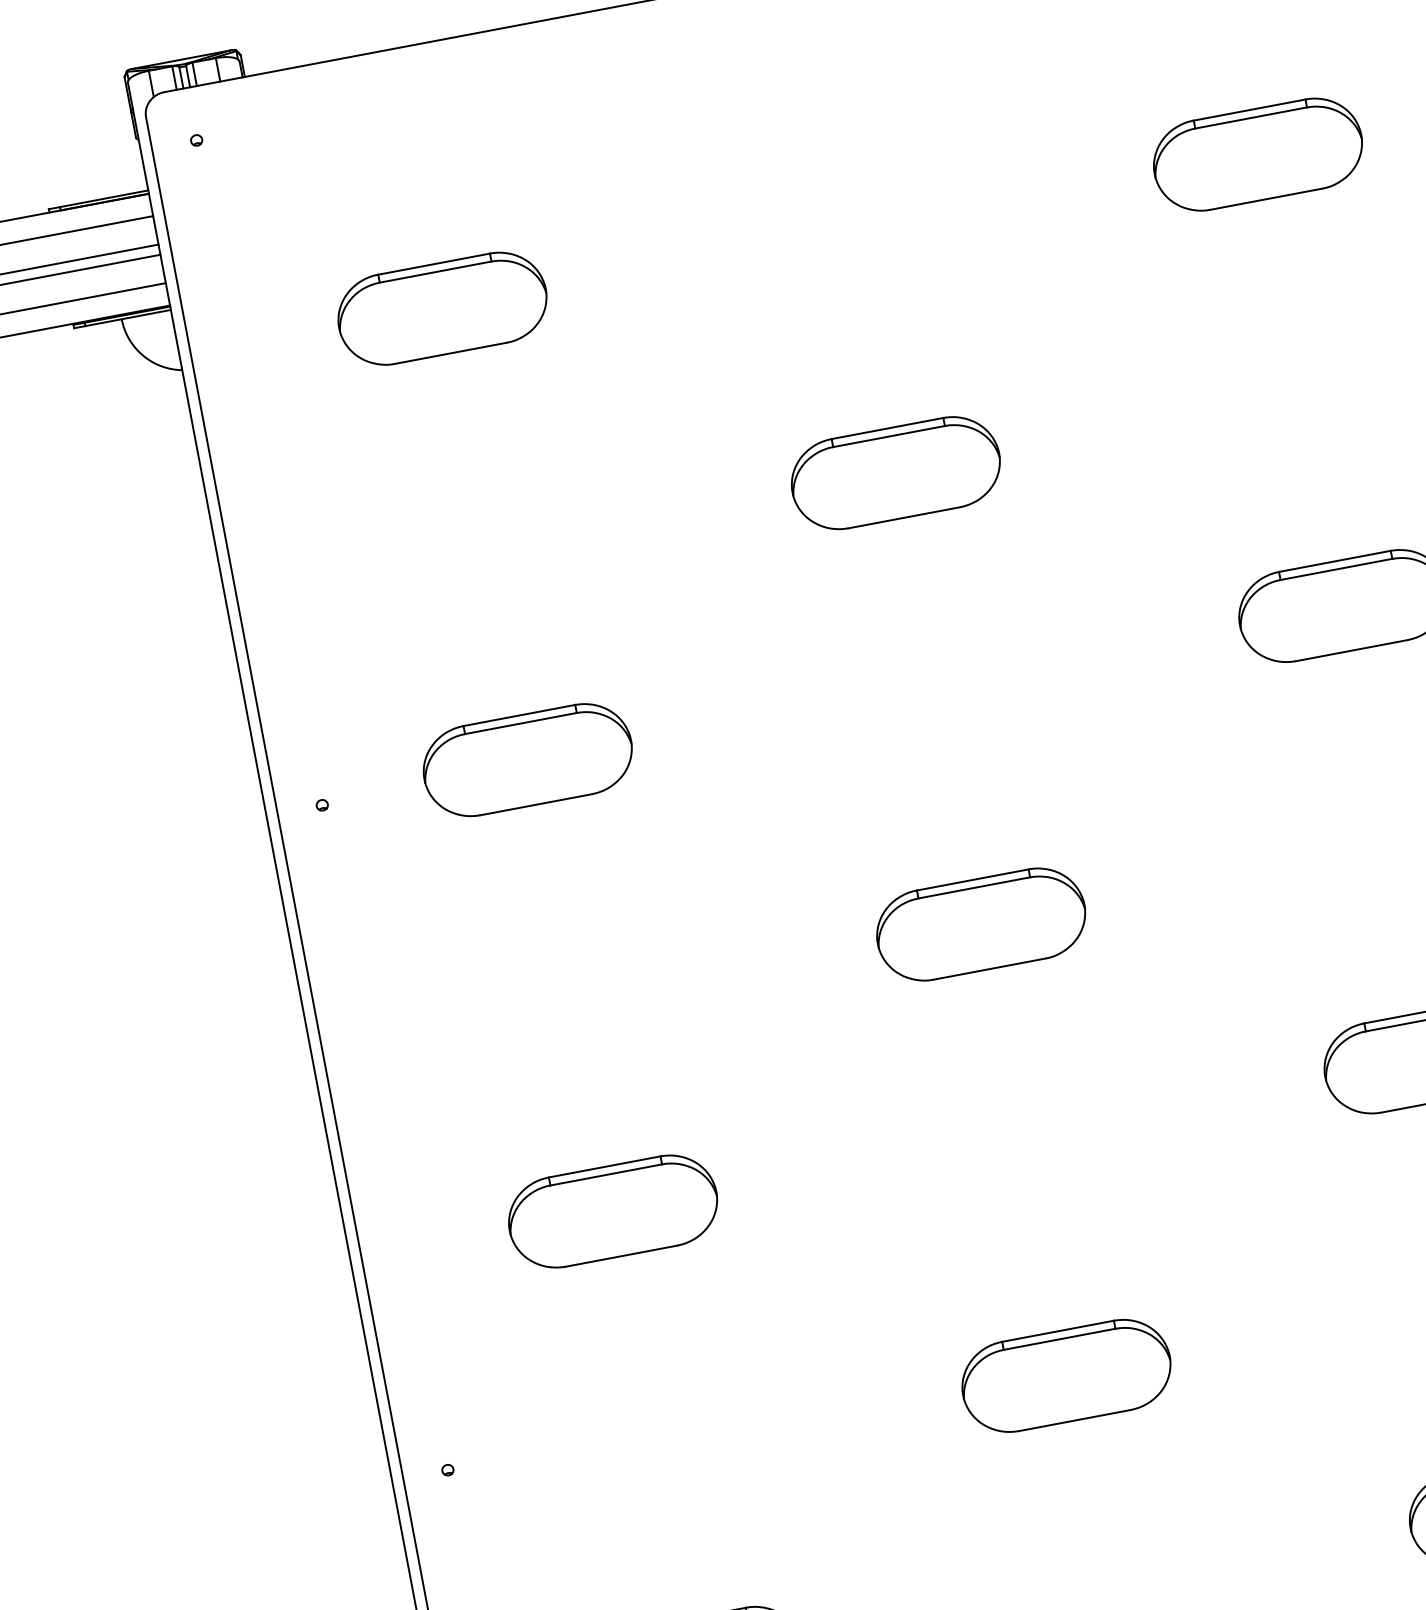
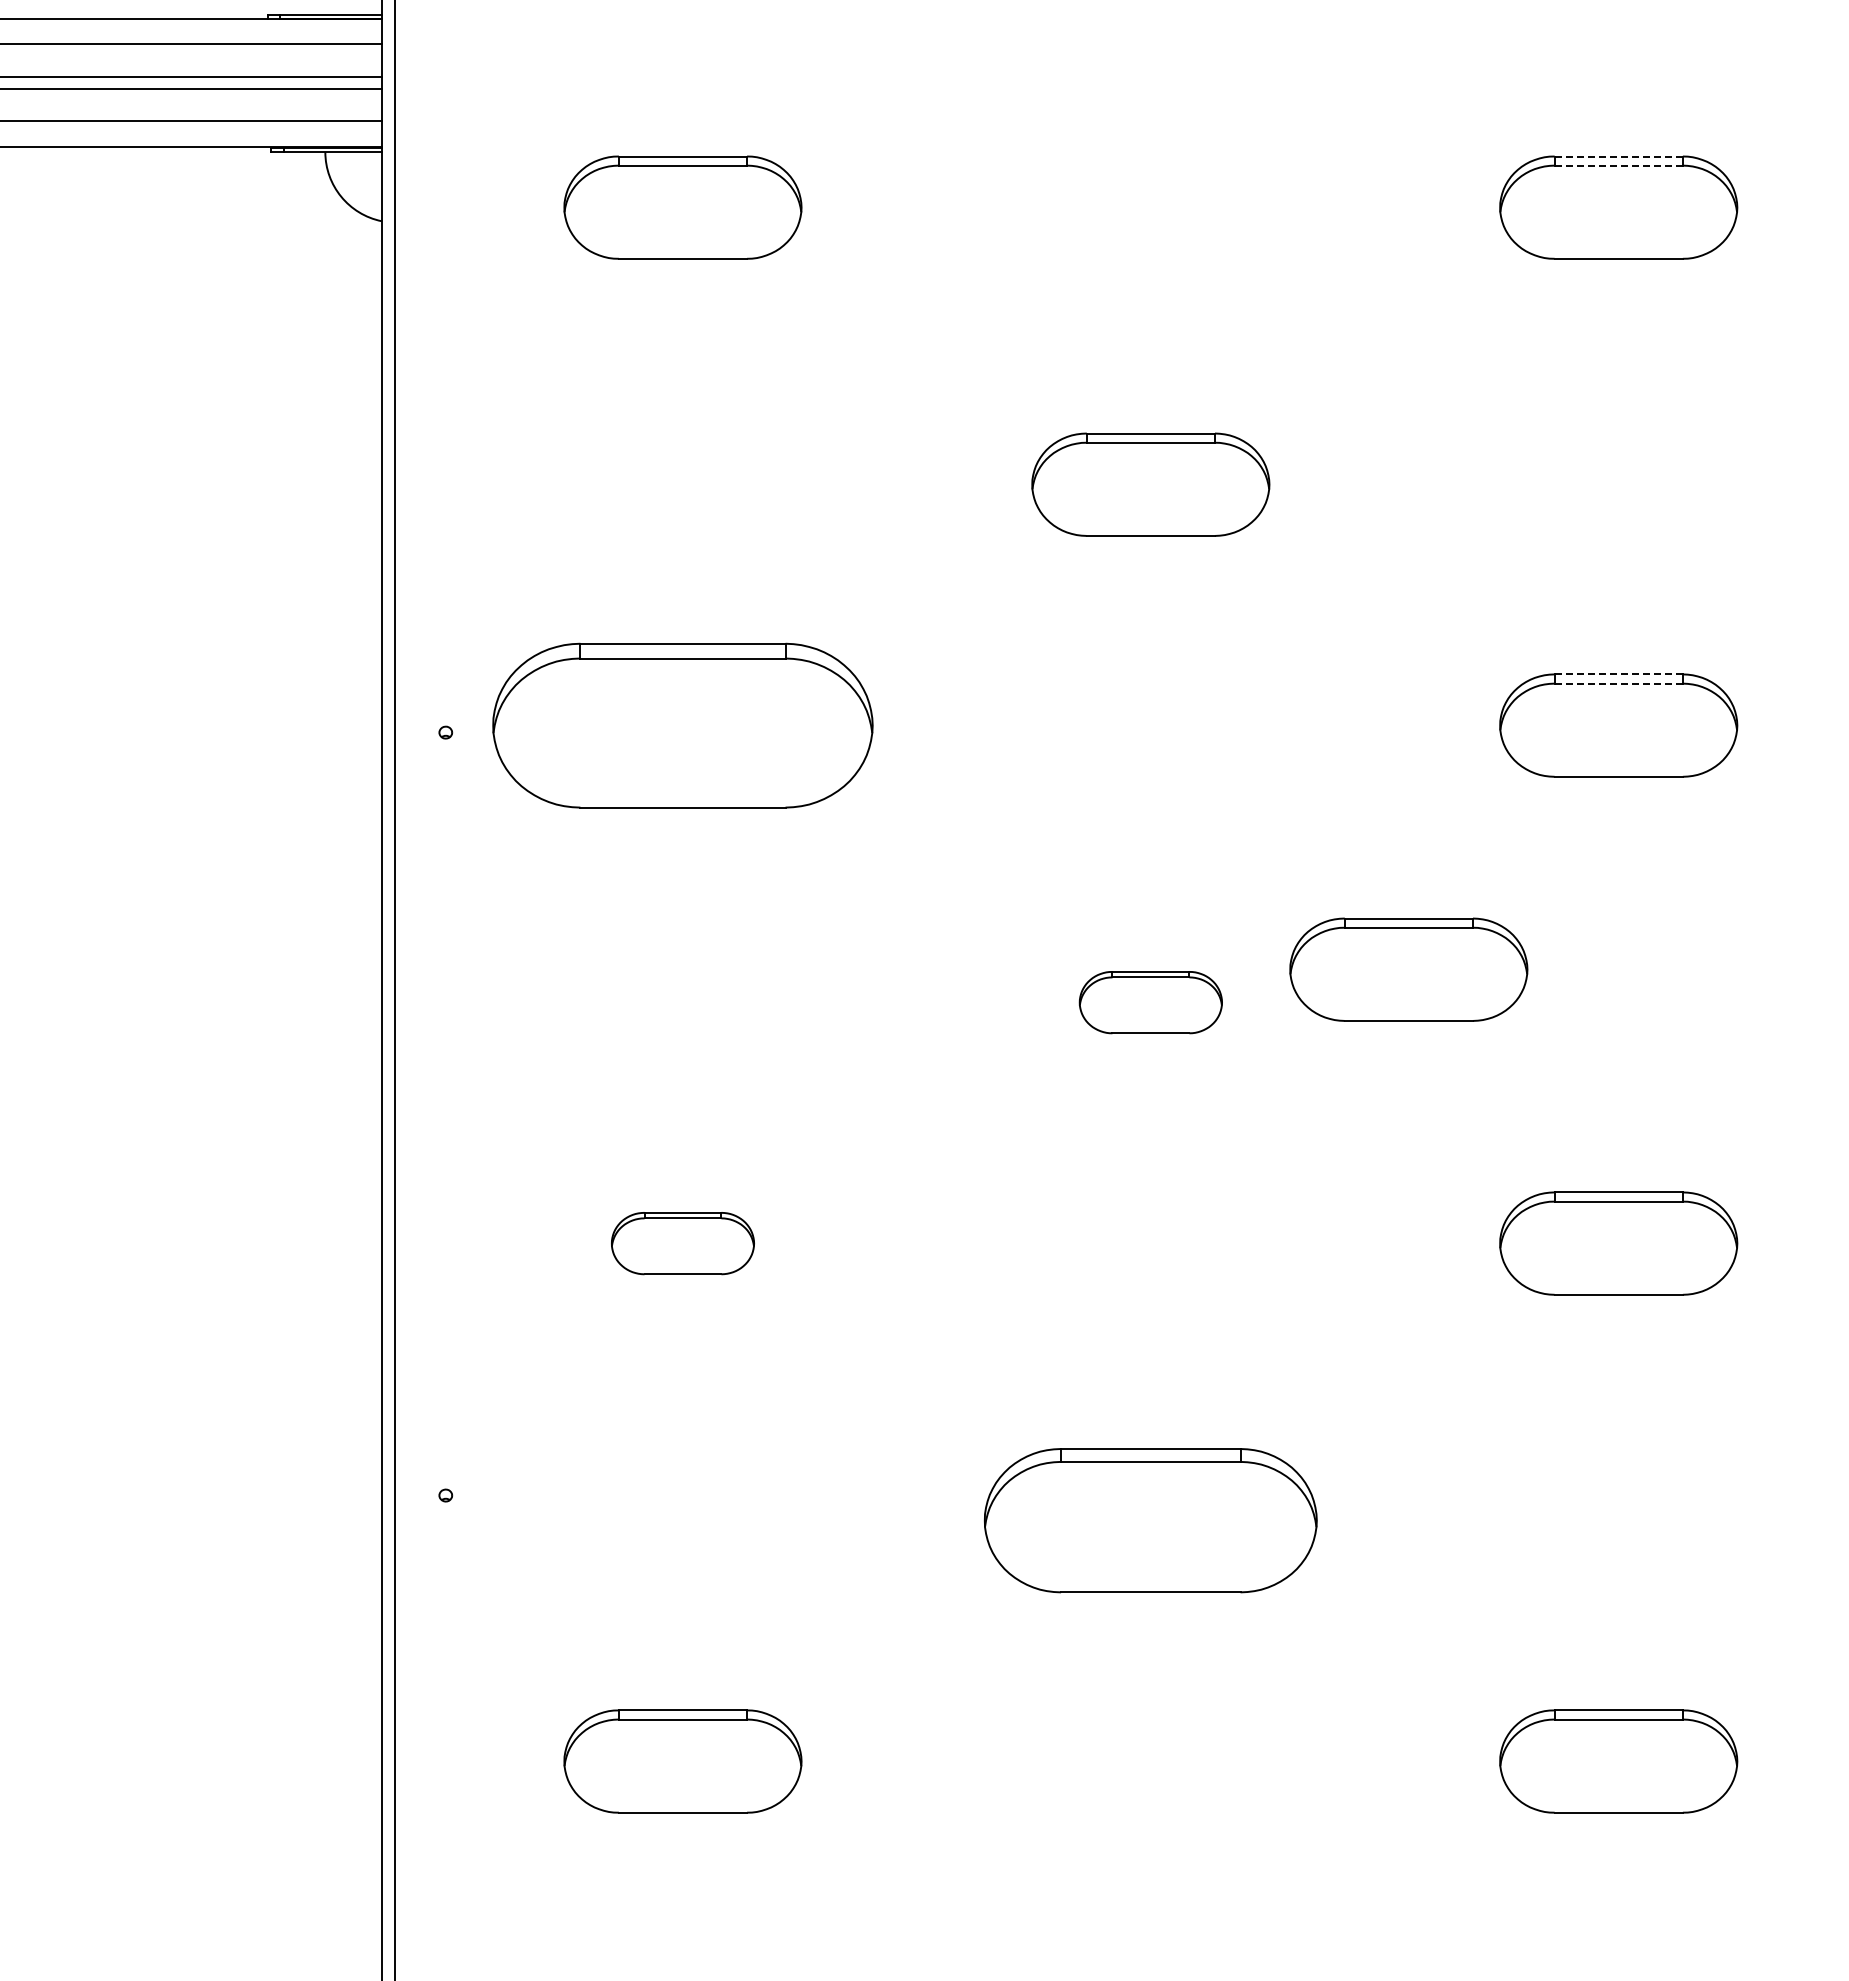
line: (1249, 110) -> (1618, 156), solid -> dashed
line: (1250, 117) -> (1618, 165), solid -> dashed
line: (1334, 561) -> (1618, 674), solid -> dashed
line: (1336, 569) -> (1618, 683), solid -> dashed
part: (527, 760) -> (682, 725), size x1.6
part: (1200, 853) -> (1408, 969), added
part: (980, 924) -> (1150, 1002), size x0.6
part: (612, 1211) -> (682, 1243), size x0.6
part: (1066, 1375) -> (1150, 1520), size x1.4

